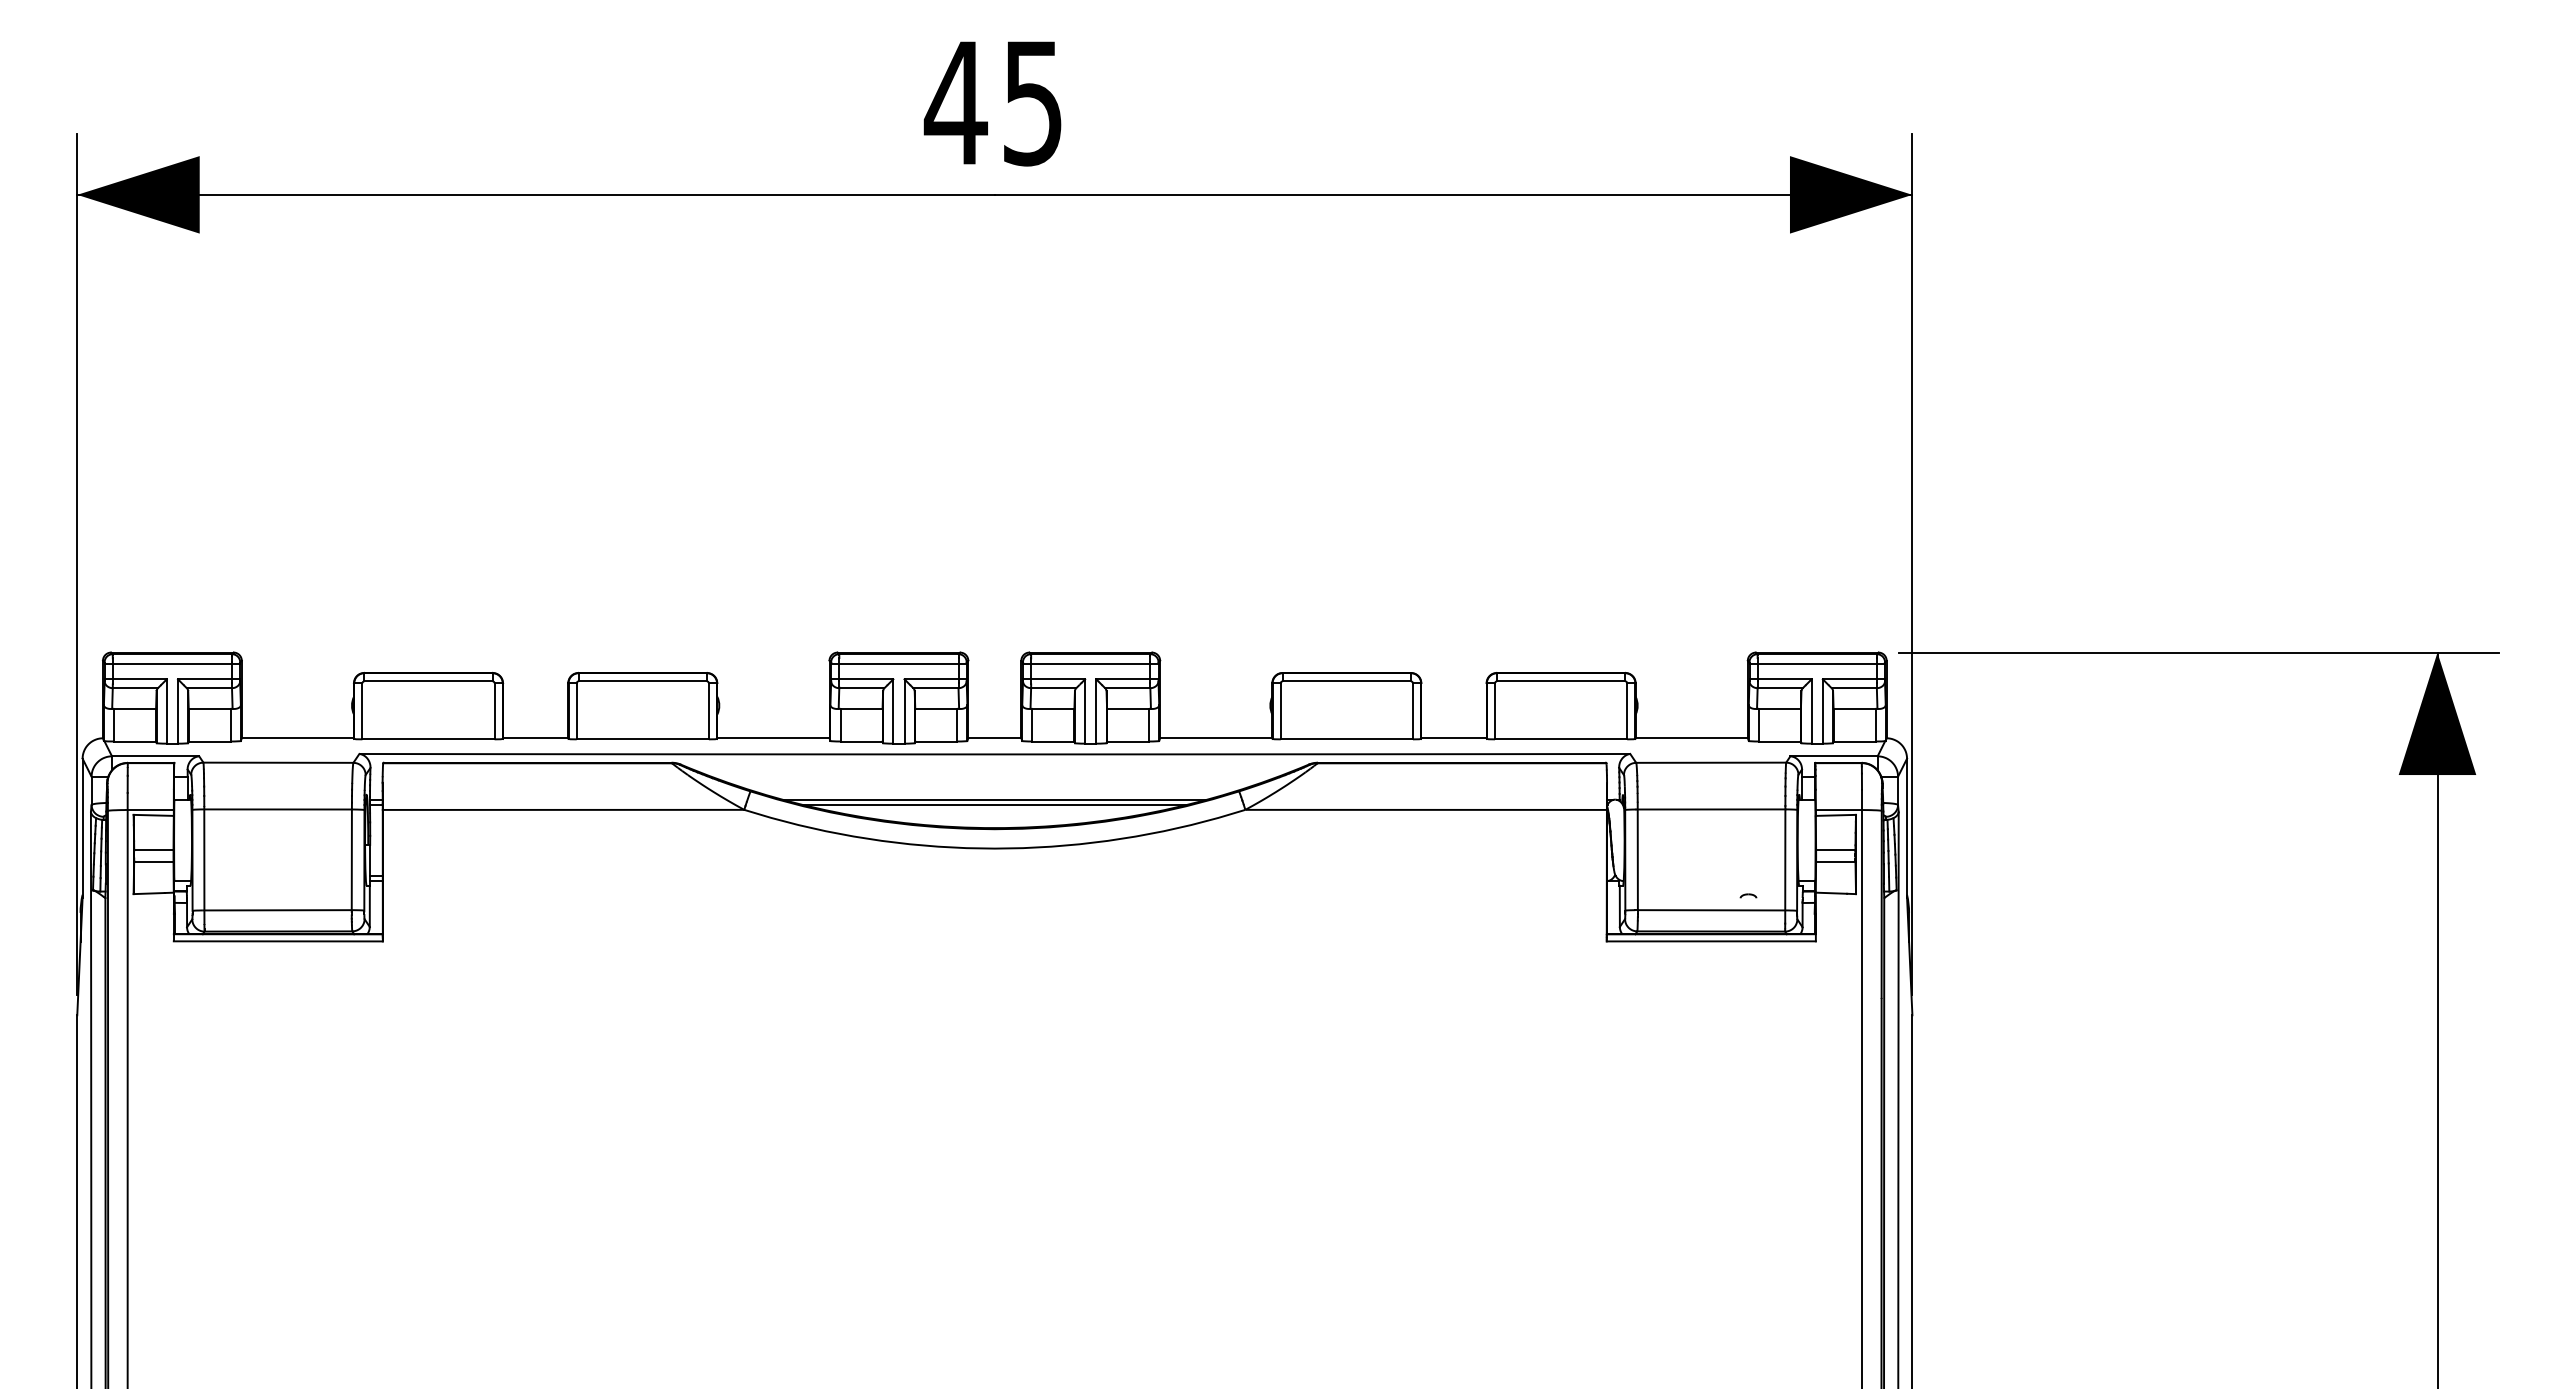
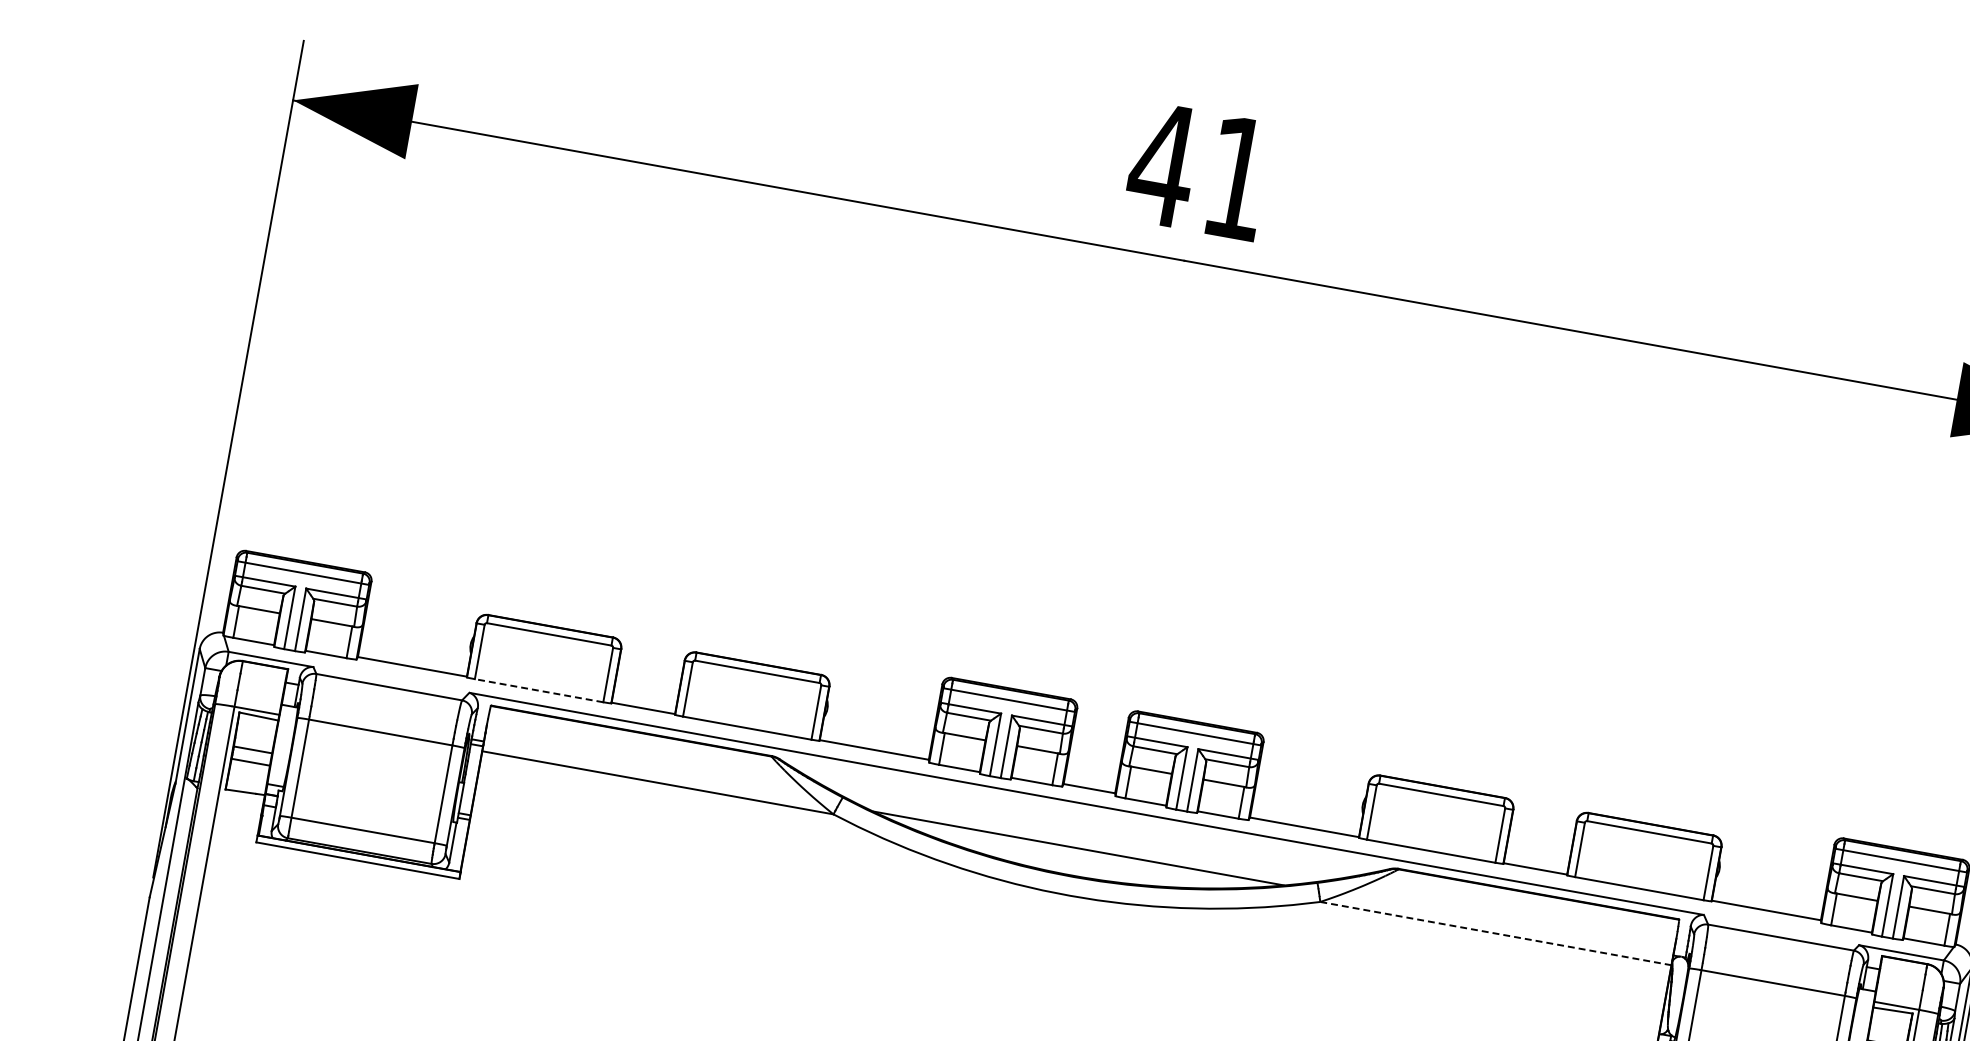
text: (1032, 103) -> (1236, 178), 45 -> 41
line: (428, 739) -> (539, 690), solid -> dashed
line: (994, 804) -> (1077, 852), removed
line: (1427, 809) -> (1497, 933), solid -> dashed

